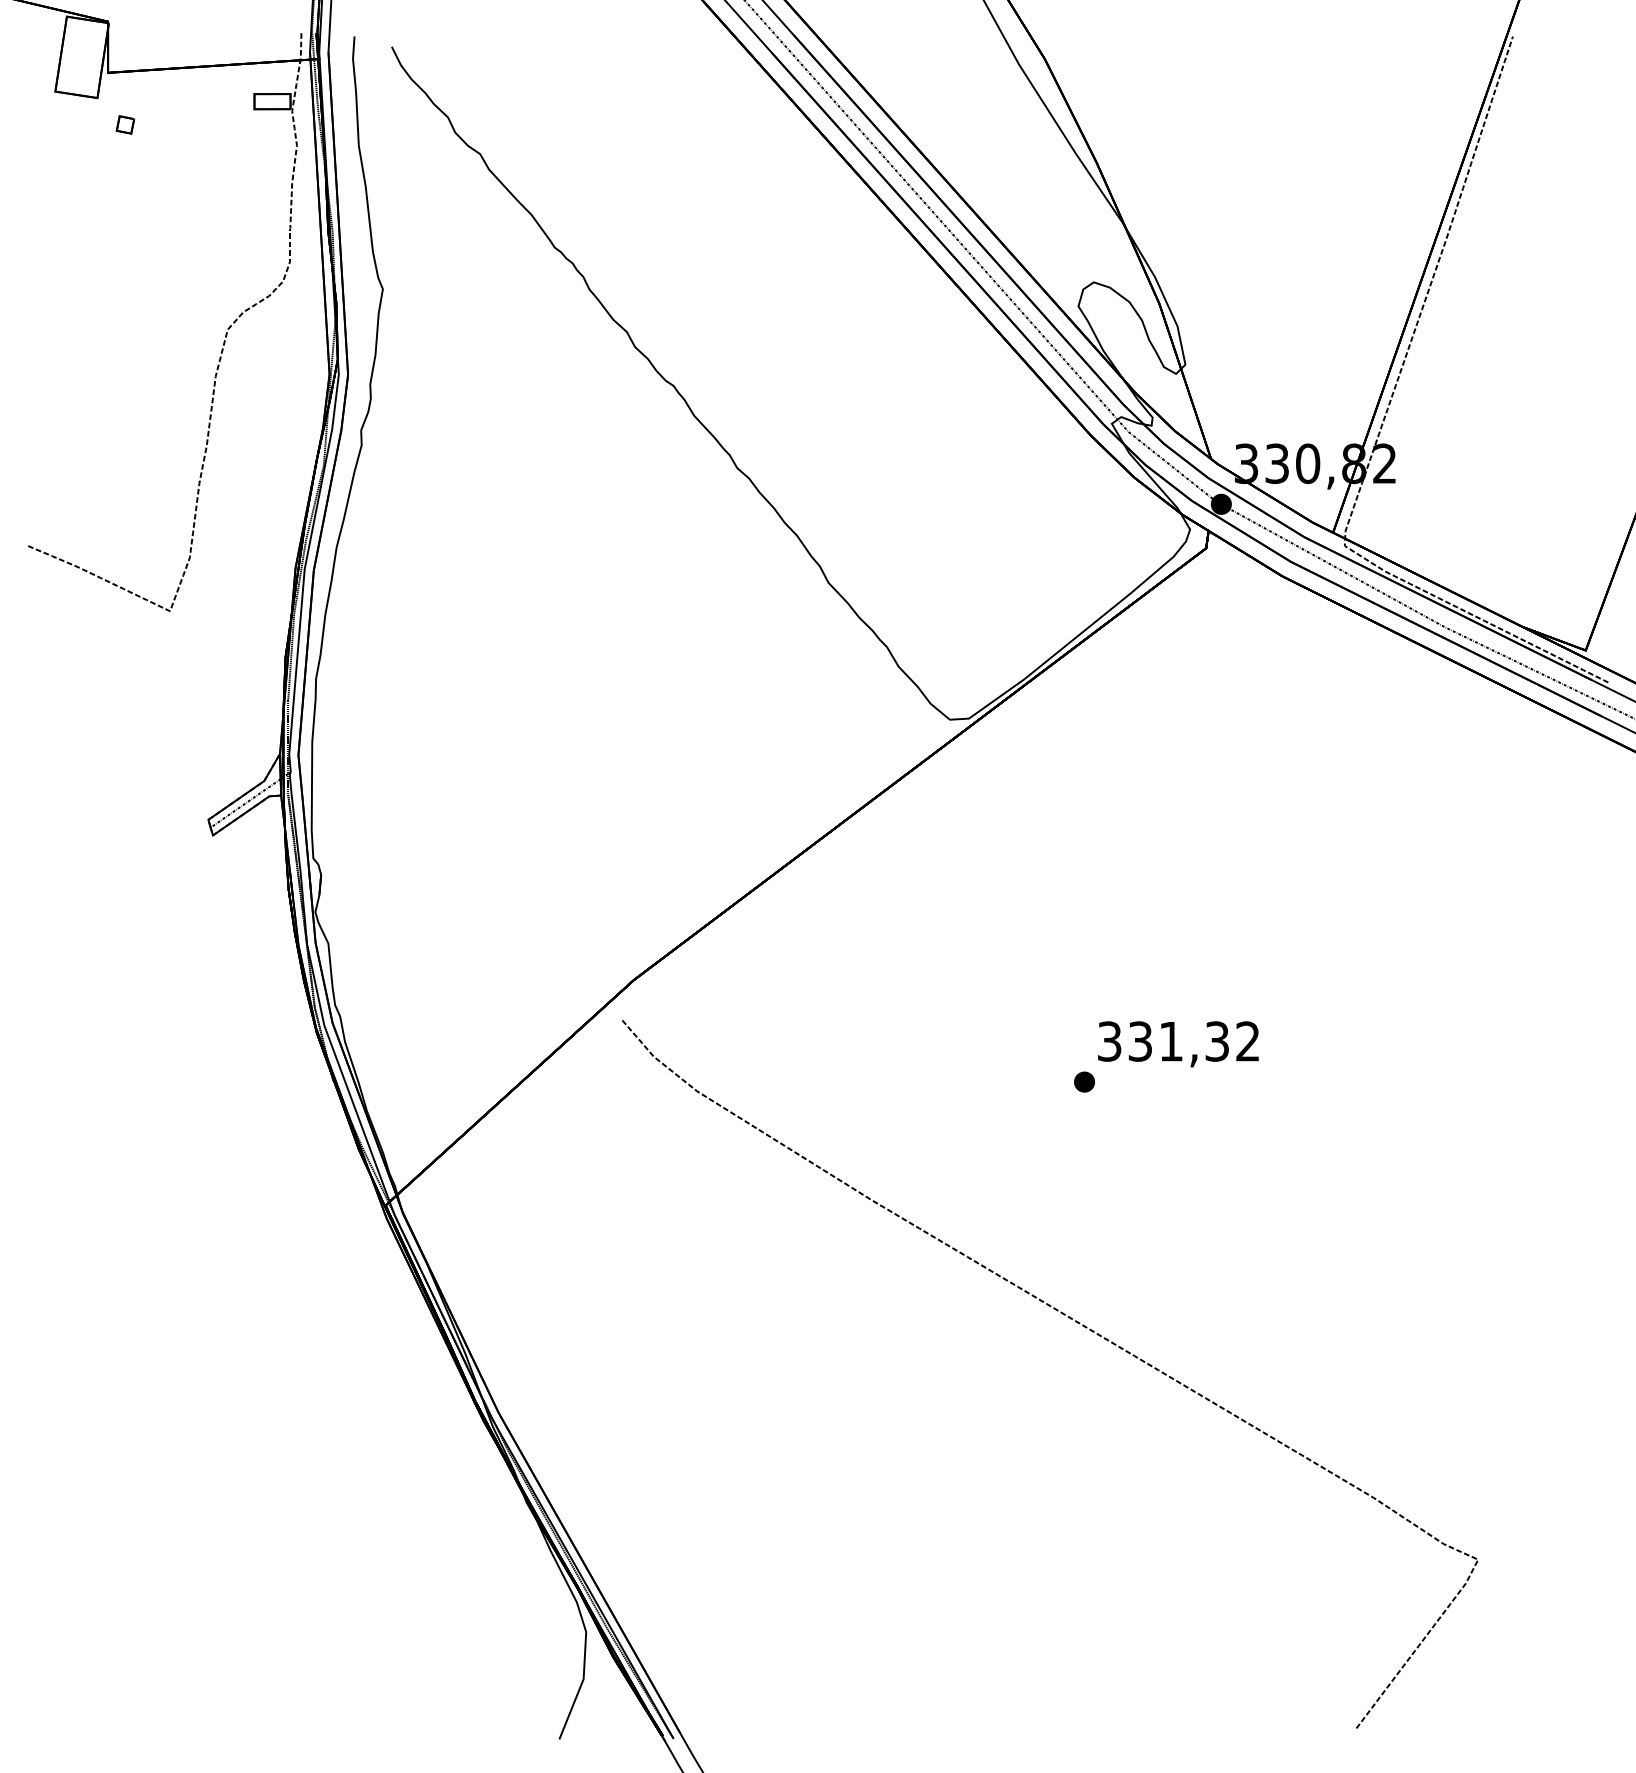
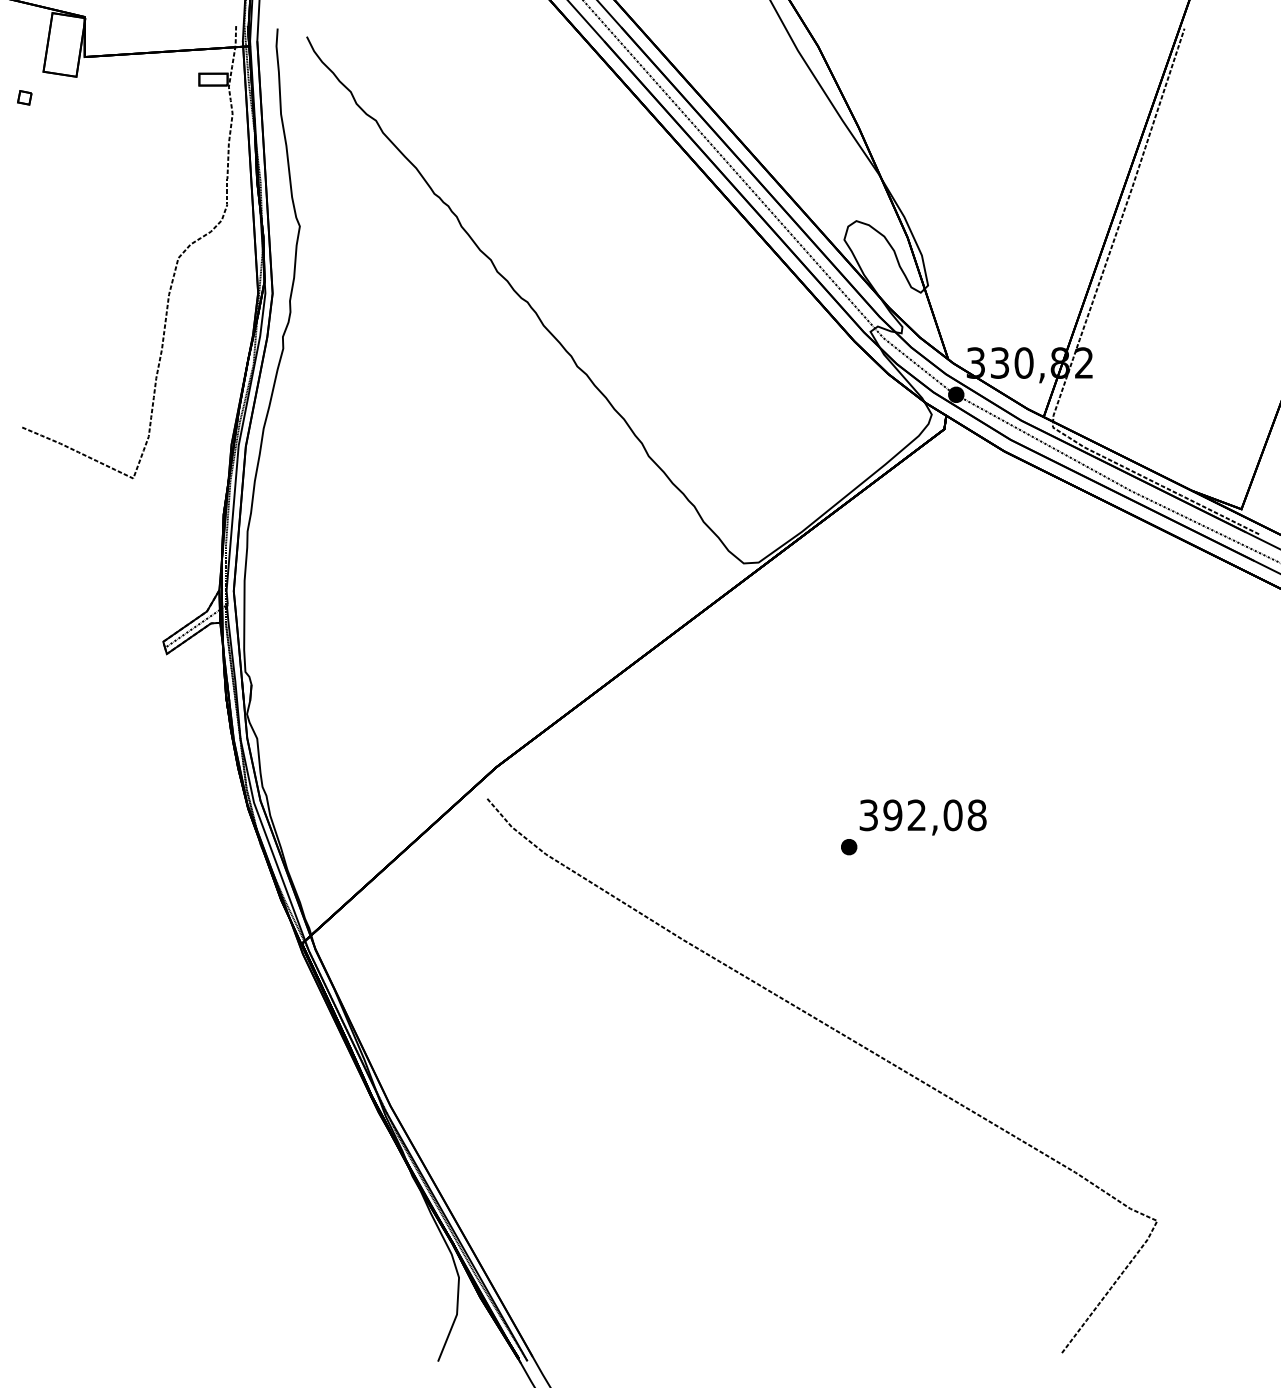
part: (125, 124) -> (24, 97), moved
text: (1194, 1041) -> (935, 815), 331,32 -> 392,08

